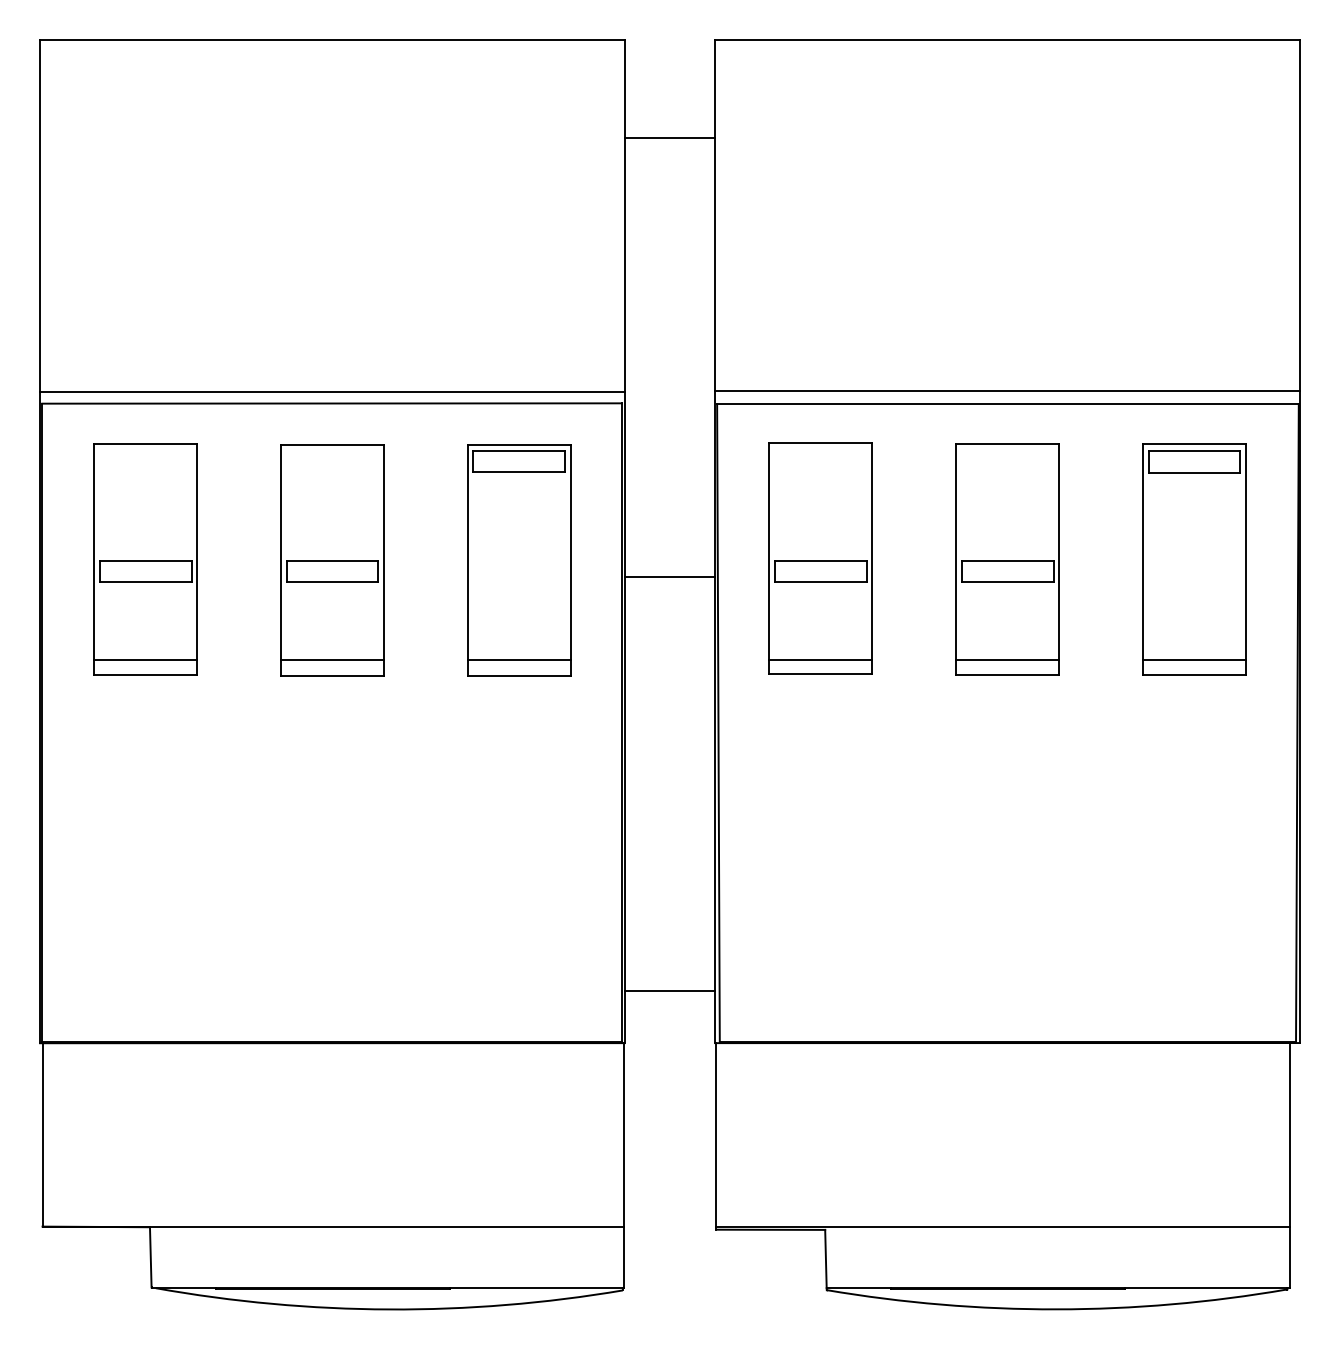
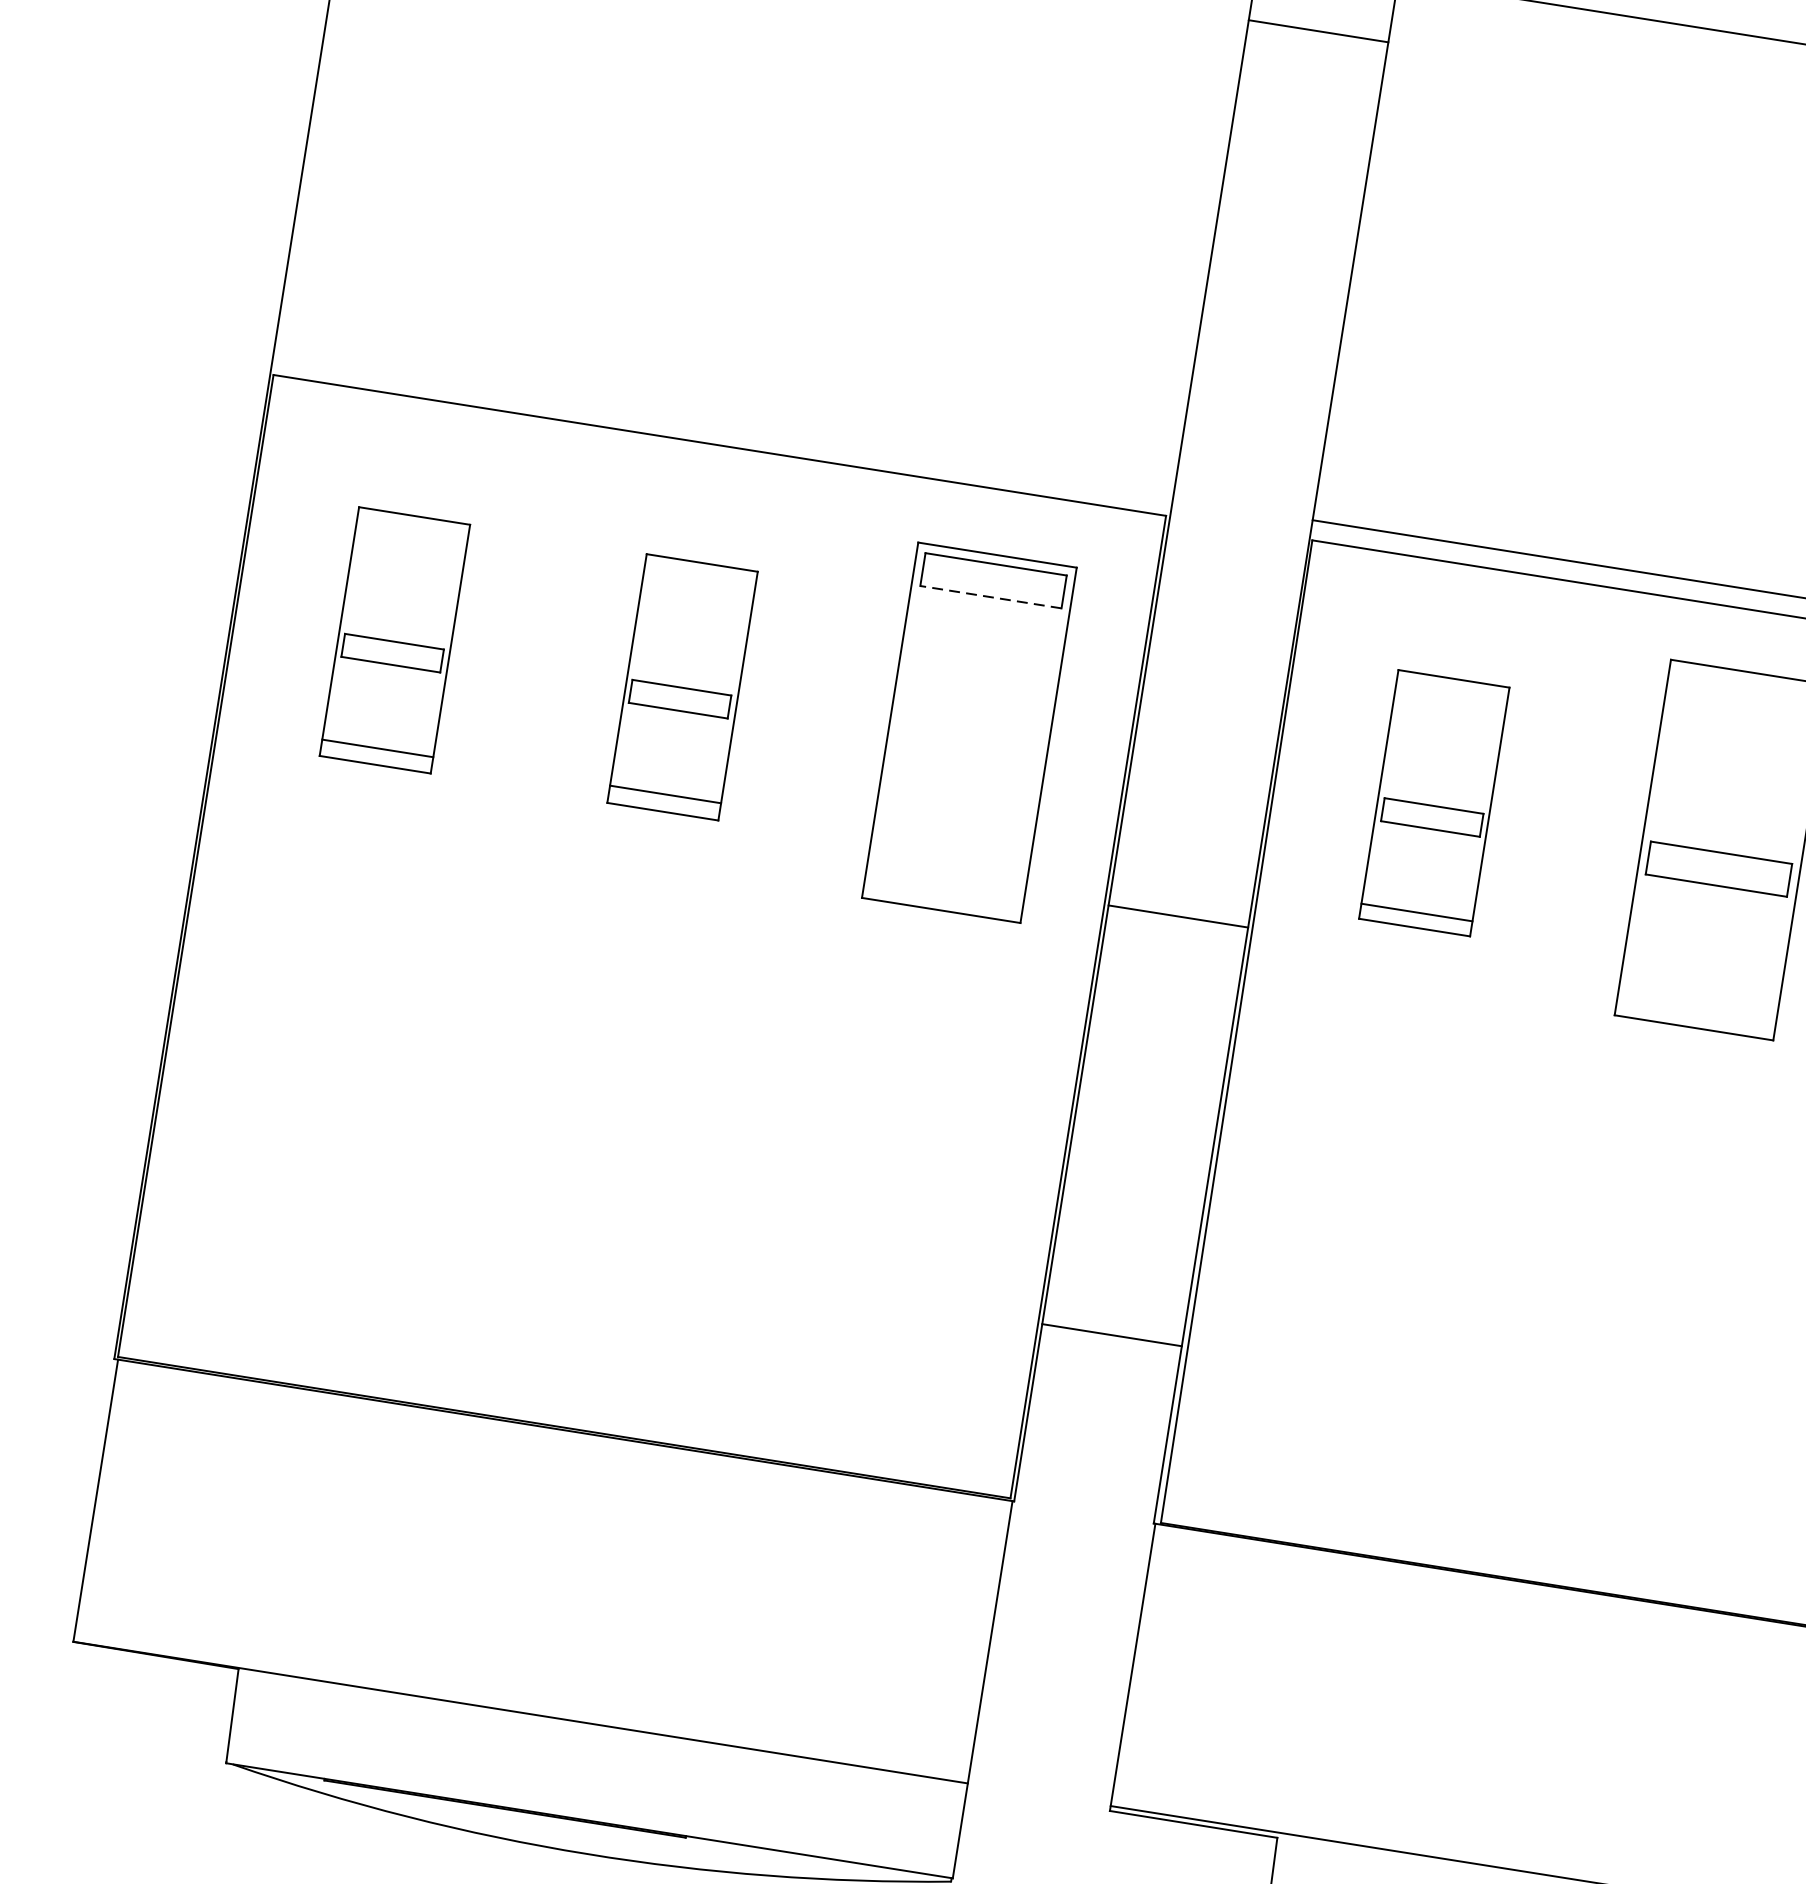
line: (669, 137) -> (1317, 30), moved
line: (332, 392) -> (723, 428), removed
line: (519, 472) -> (991, 597), solid -> dashed
part: (820, 558) -> (1433, 803), size x0.7
part: (145, 559) -> (394, 640), size x0.7
part: (332, 560) -> (682, 687), size x0.7
line: (669, 577) -> (1177, 917), moved
line: (518, 659) -> (944, 884), removed
line: (1007, 659) -> (1697, 1004), removed
line: (669, 990) -> (1111, 1334), moved

